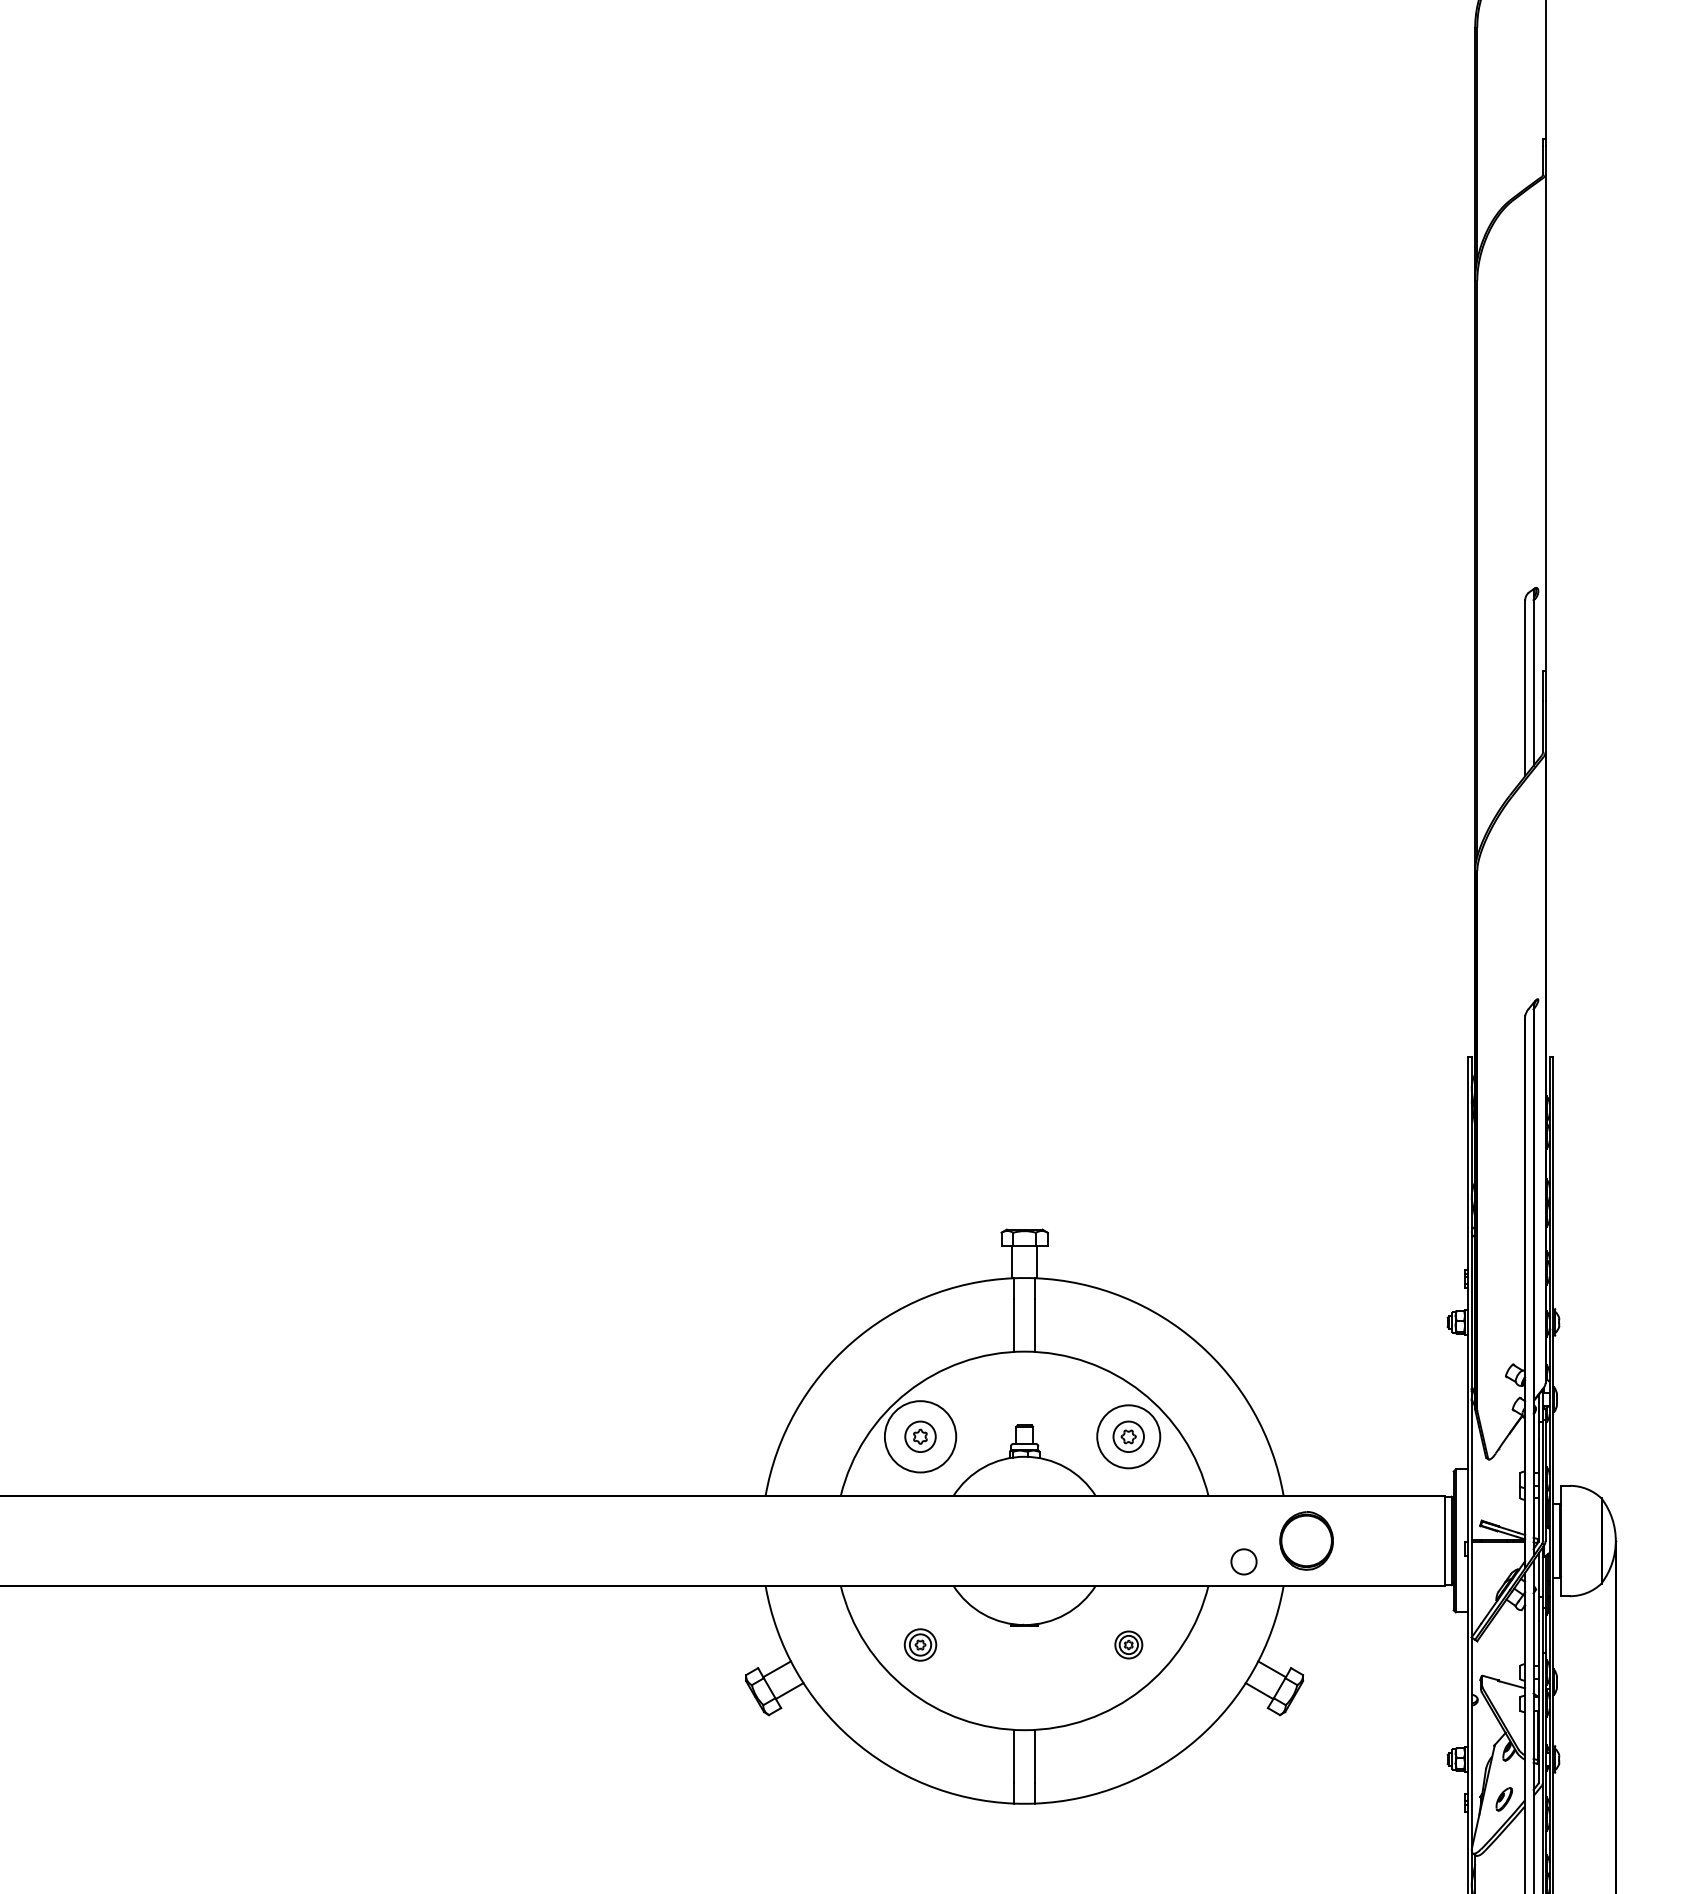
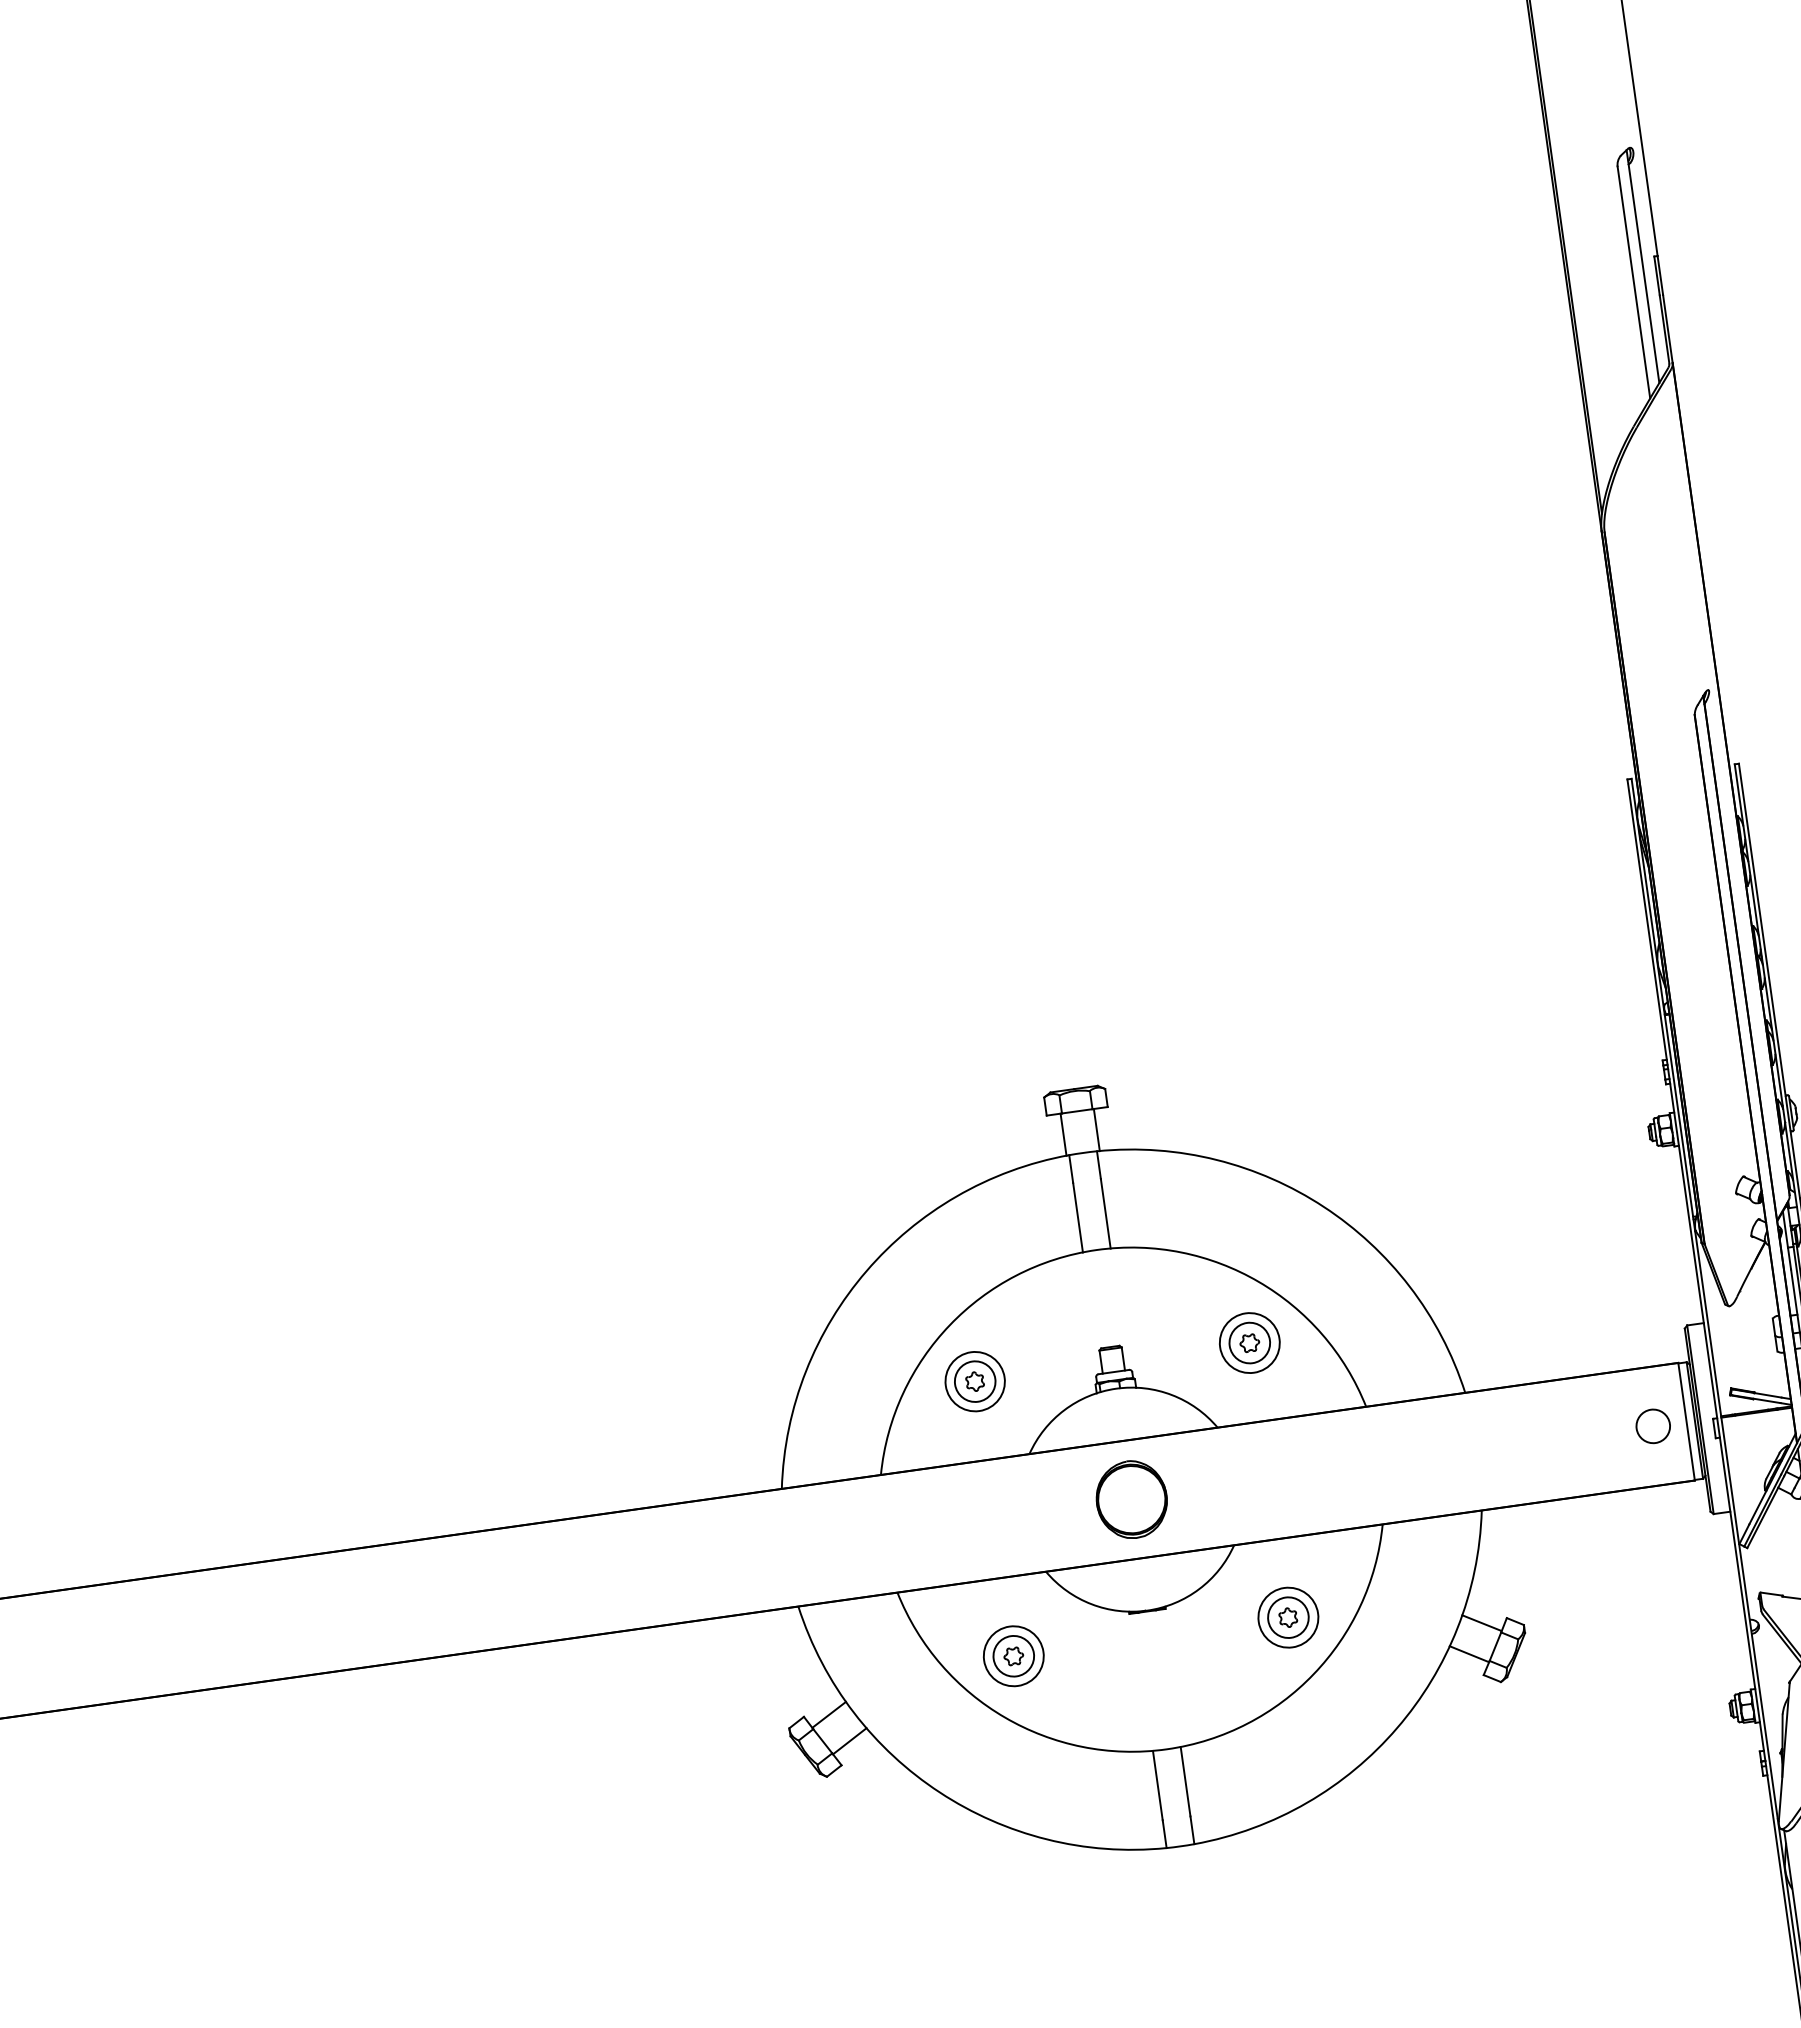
circle: (920, 1436) -> (975, 1381), size x0.62
circle: (1128, 1436) -> (1249, 1342), size x0.71
part: (1306, 1540) -> (1131, 1499), moved
circle: (1243, 1561) -> (1652, 1425), moved
part: (920, 1644) -> (1013, 1655), size x1.43
part: (1128, 1644) -> (1287, 1617), size x1.67

